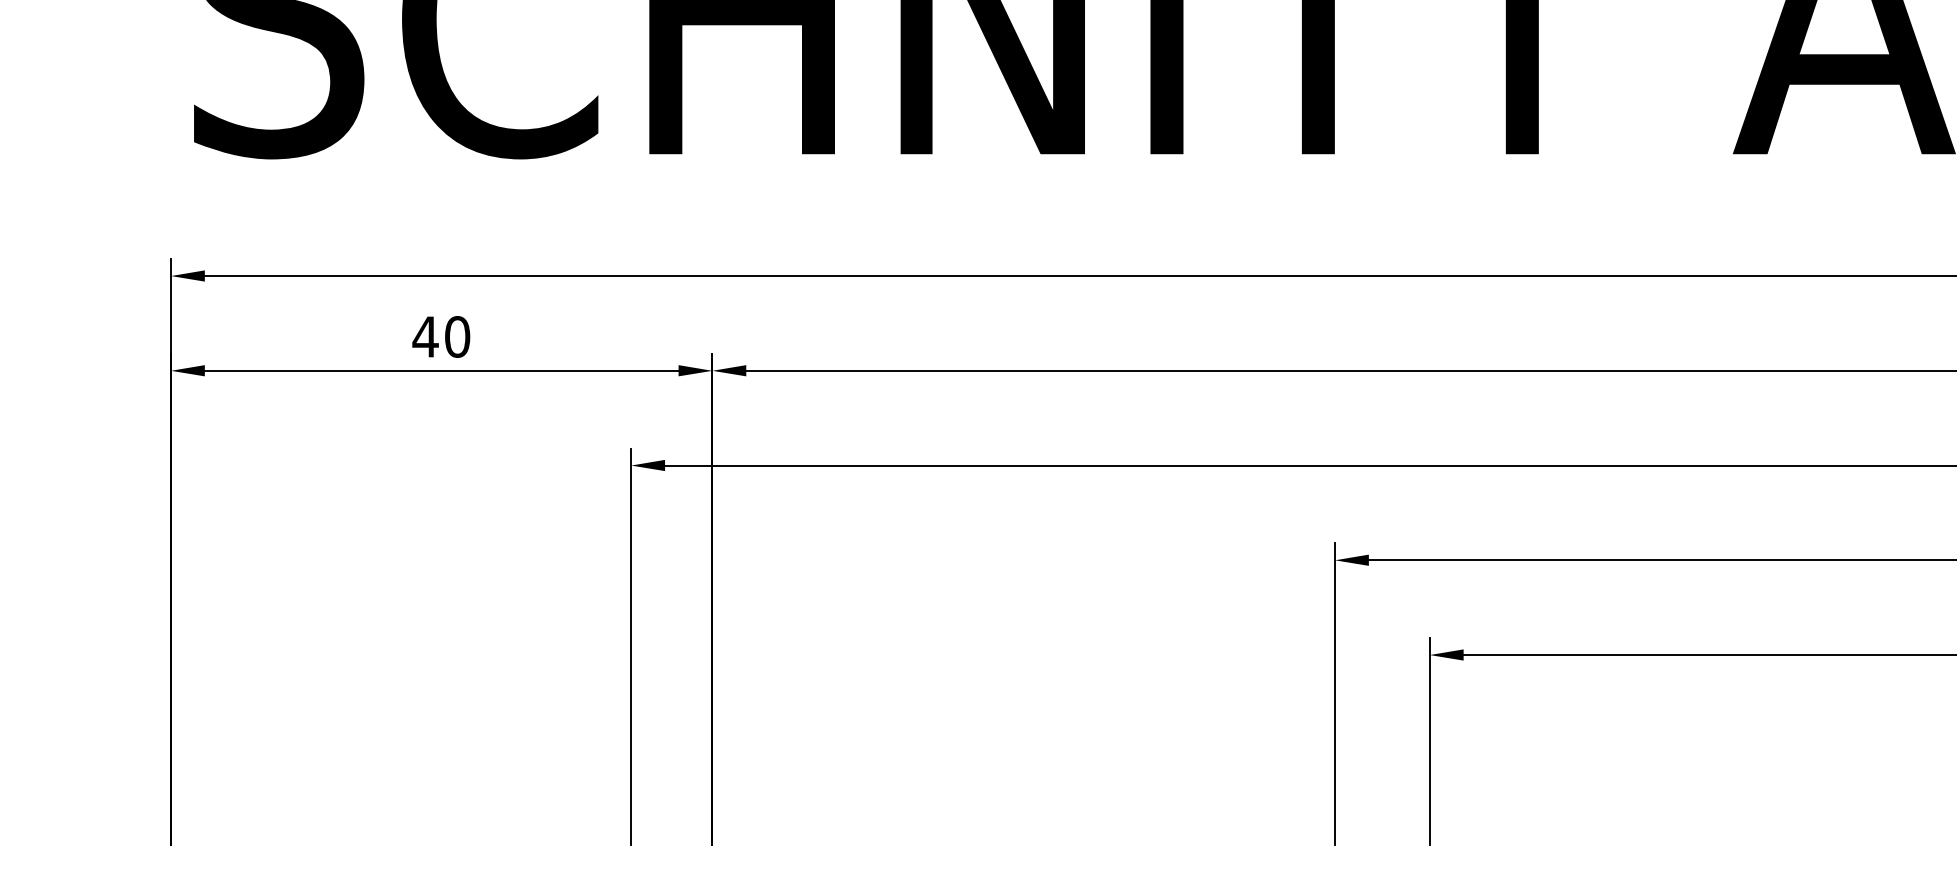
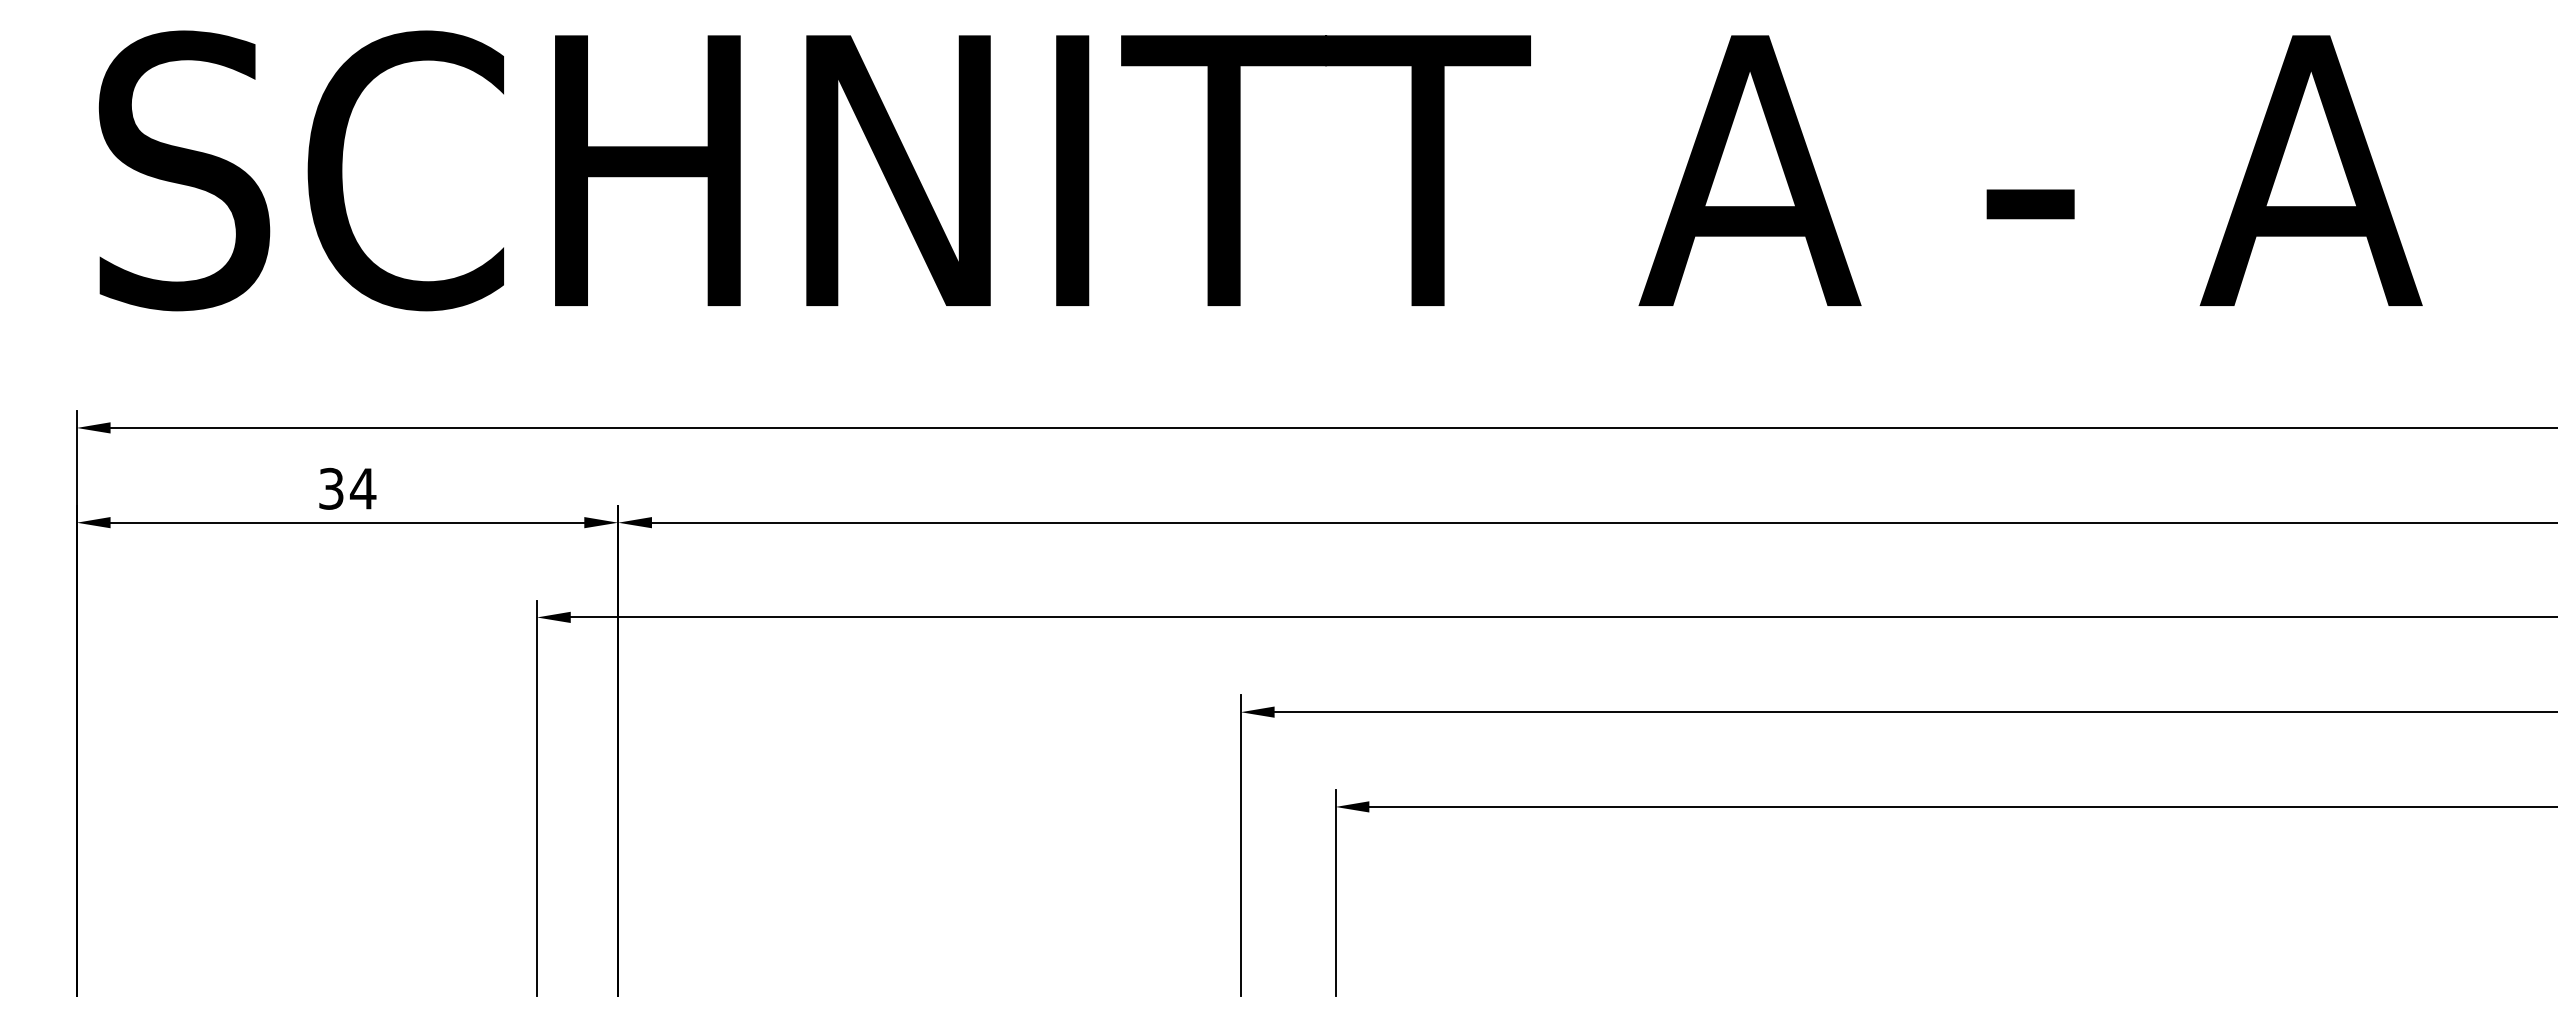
text: (441, 336) -> (347, 488), 40 -> 34

